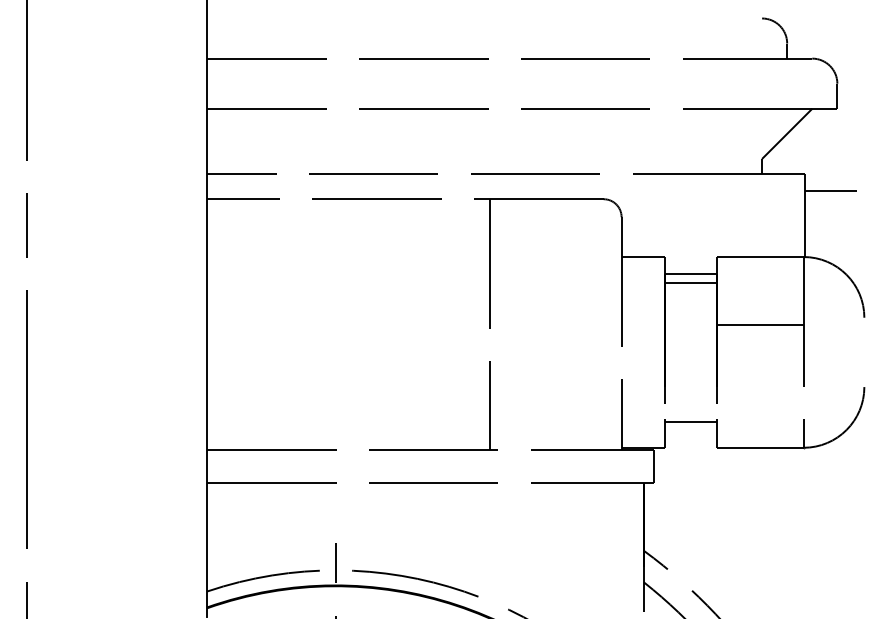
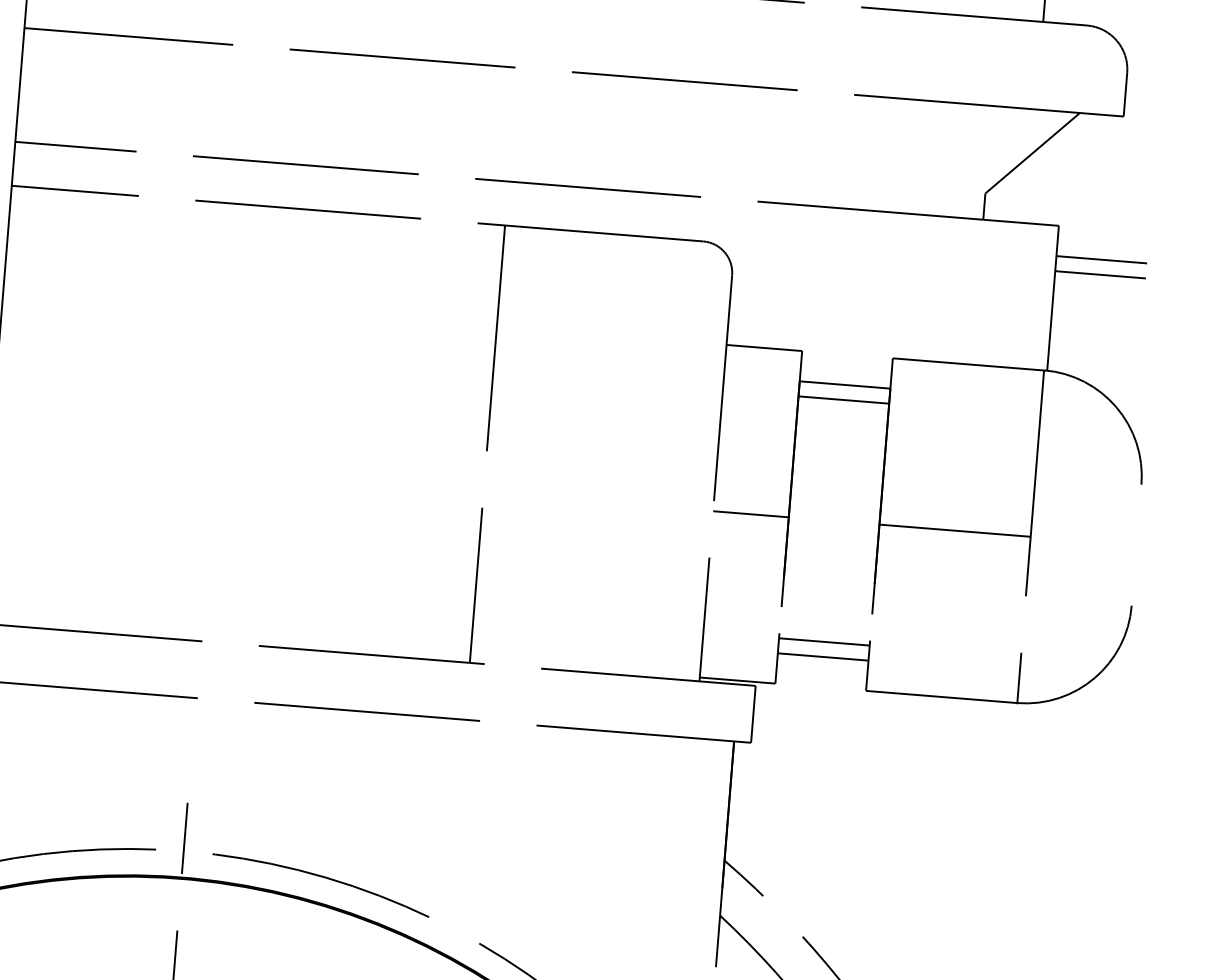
line: (831, 200) -> (1100, 275), added
line: (759, 325) -> (953, 530), moved
line: (642, 352) -> (749, 514), added
line: (690, 430) -> (822, 657), added

